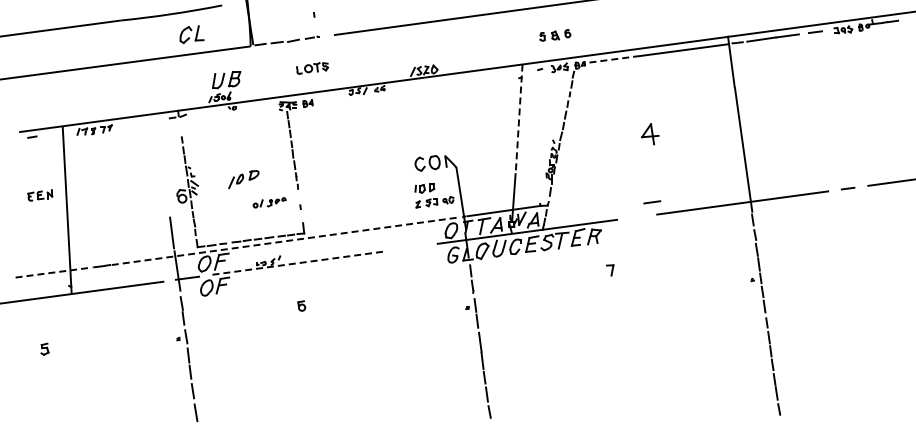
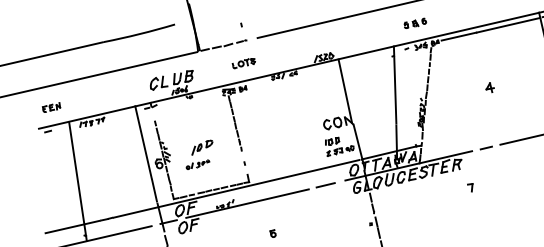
part: (191, 34) -> (158, 83), moved
line: (614, 59) -> (459, 36), dashed -> solid
line: (519, 117) -> (395, 84), dashed -> solid
line: (449, 119) -> (345, 90), added
part: (650, 134) -> (490, 87), size x0.62
line: (162, 164) -> (143, 142), added
part: (40, 195) -> (51, 107), moved
part: (269, 202) -> (197, 164), moved
line: (652, 202) -> (486, 148), moved
line: (285, 241) -> (236, 189), dashed -> solid
line: (409, 247) -> (325, 185), added
line: (299, 263) -> (247, 203), dashed -> solid
line: (53, 272) -> (72, 227), dashed -> solid
part: (301, 305) -> (272, 233), moved

